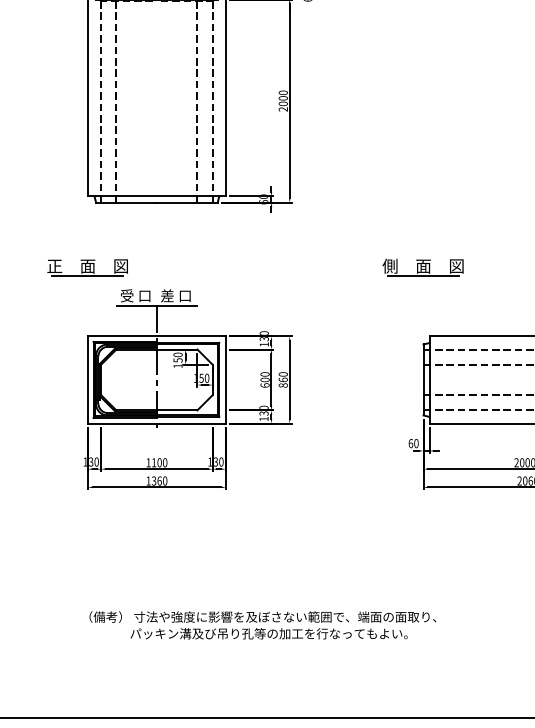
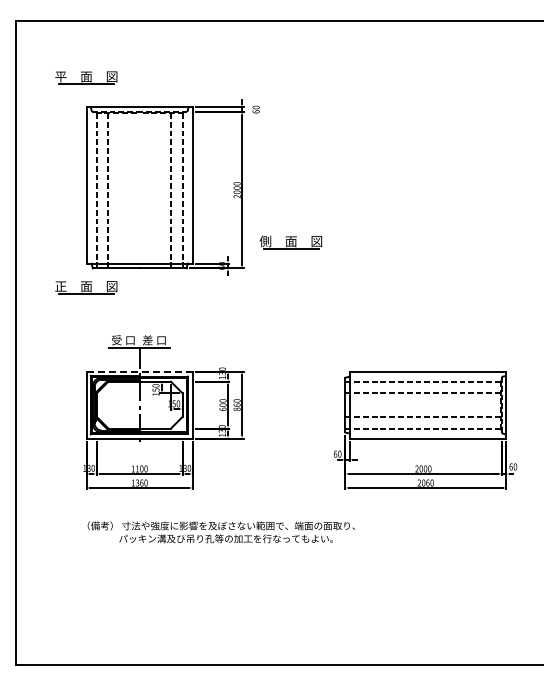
part: (87, 267) -> (86, 287), moved
part: (422, 267) -> (290, 242), moved
line: (157, 336) -> (140, 371), solid -> dashed
text: (261, 625) -> (220, 532), moved

